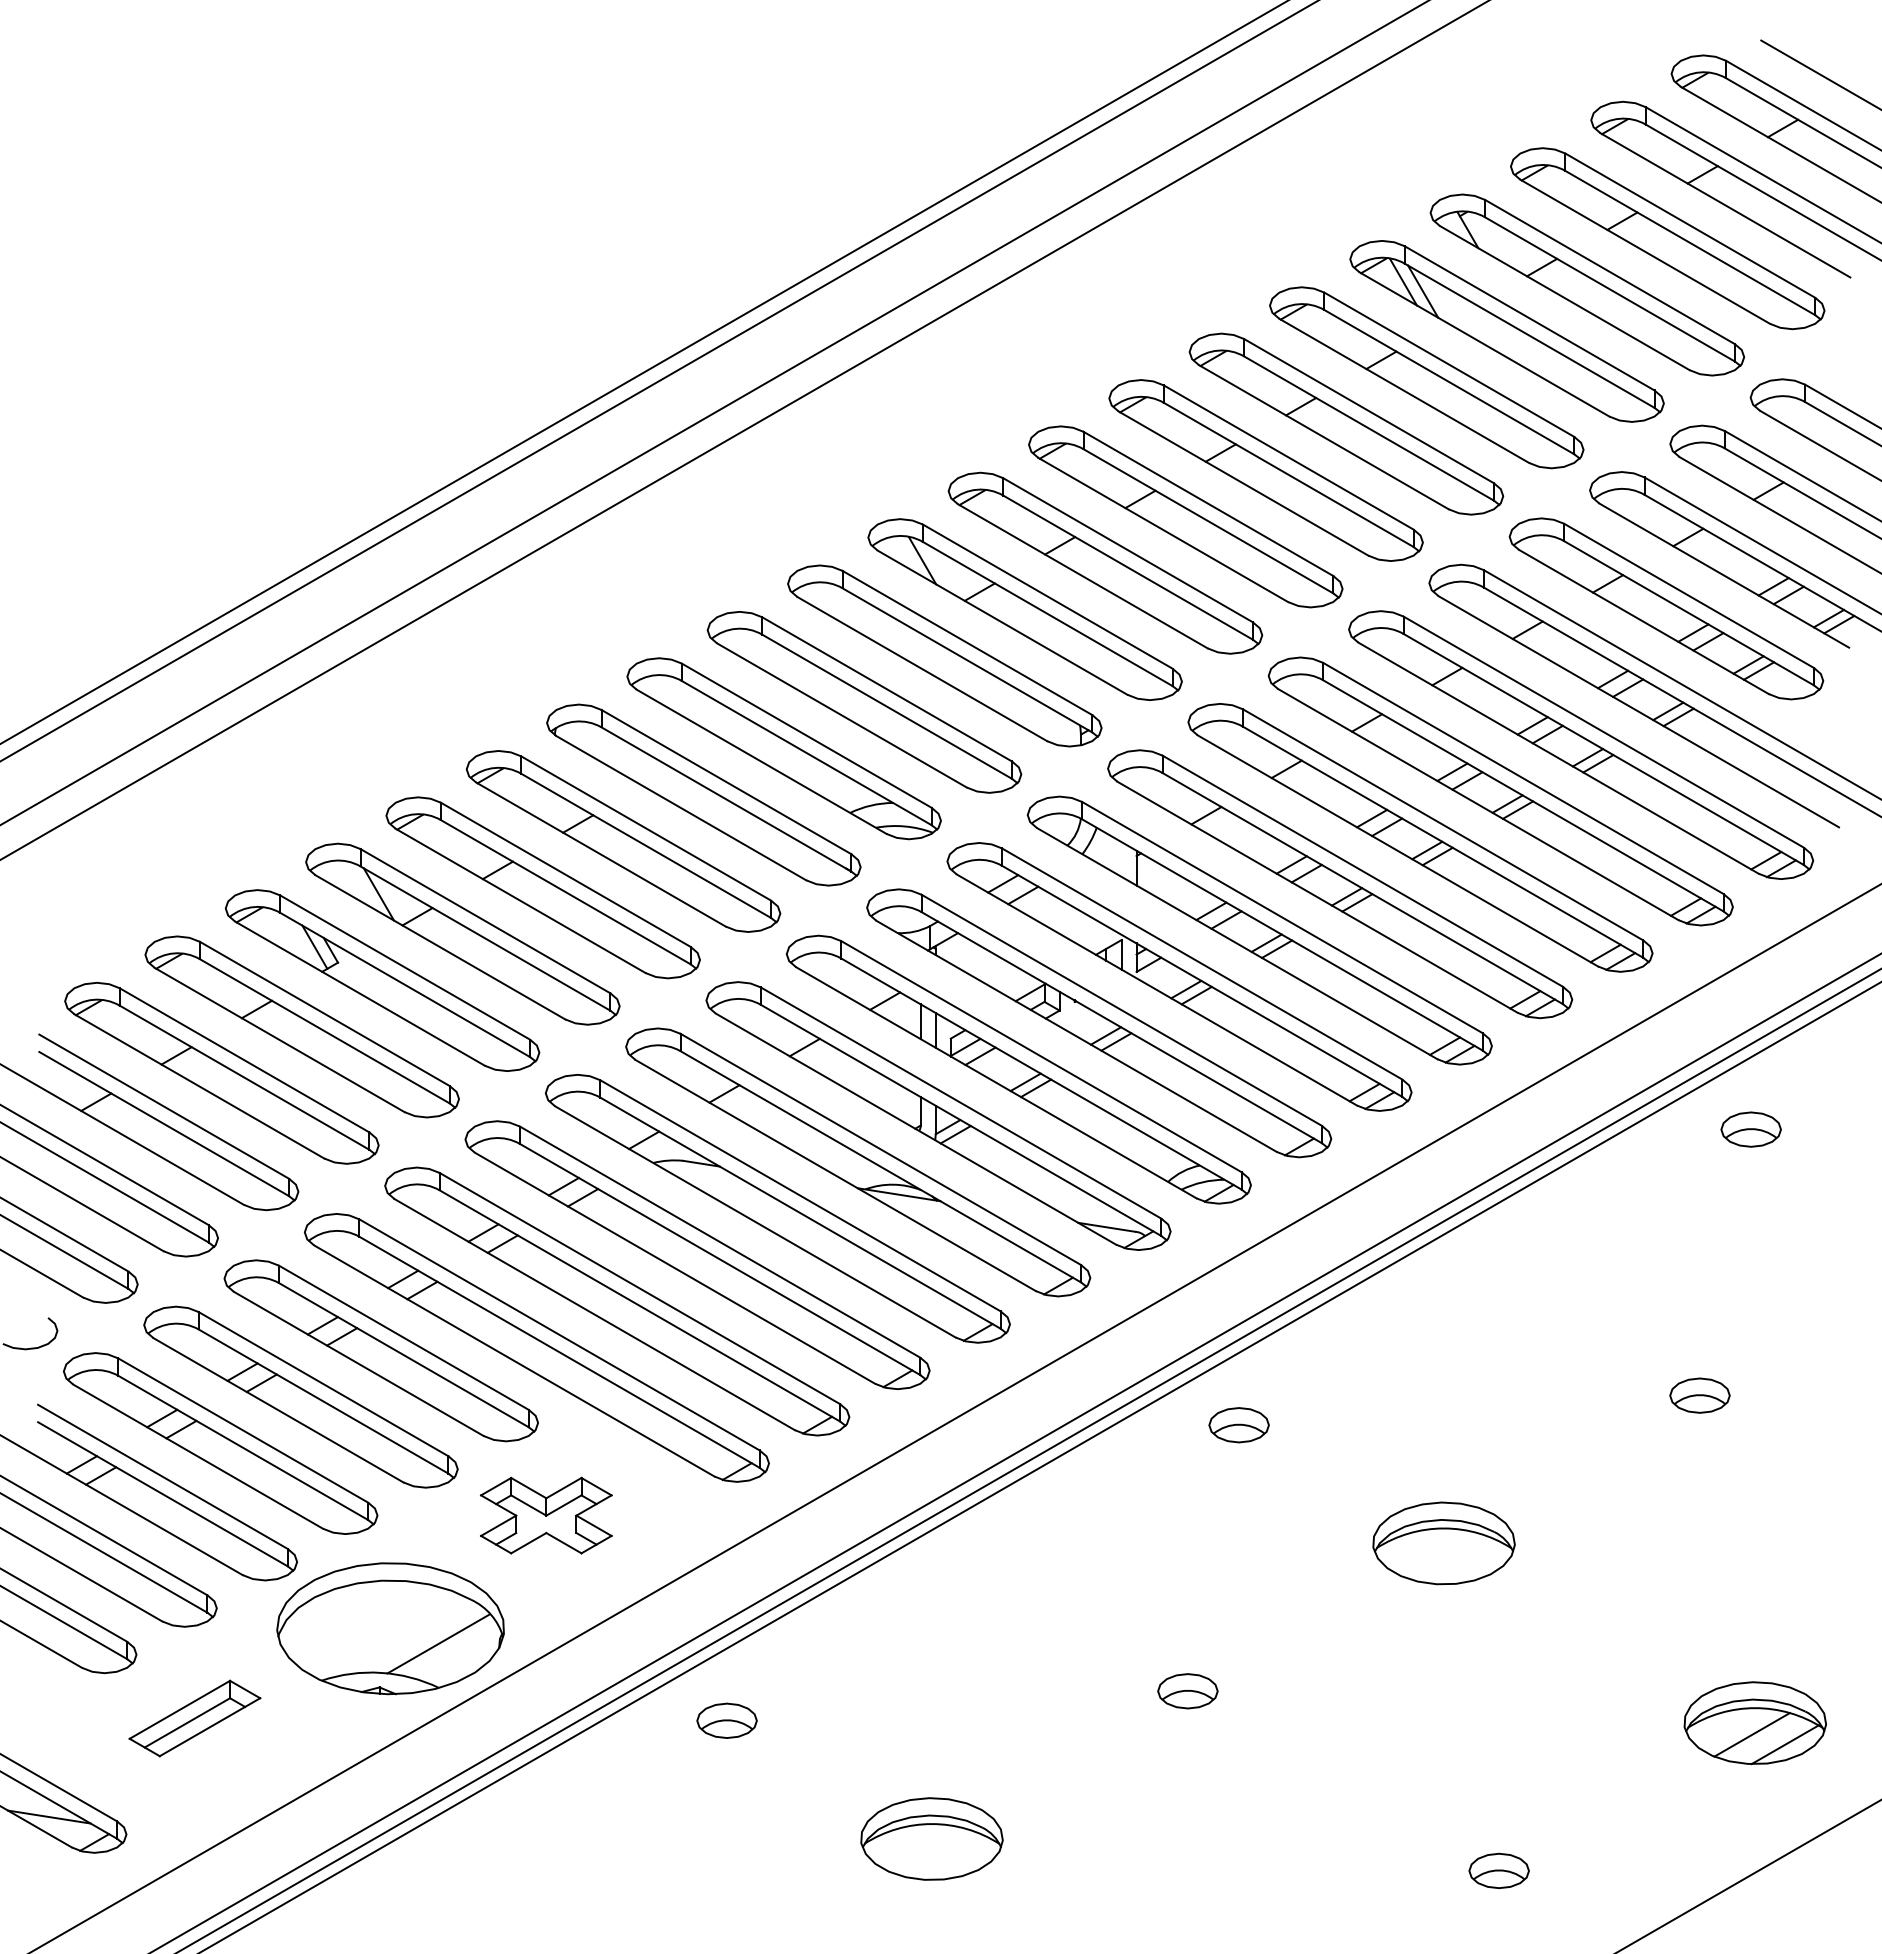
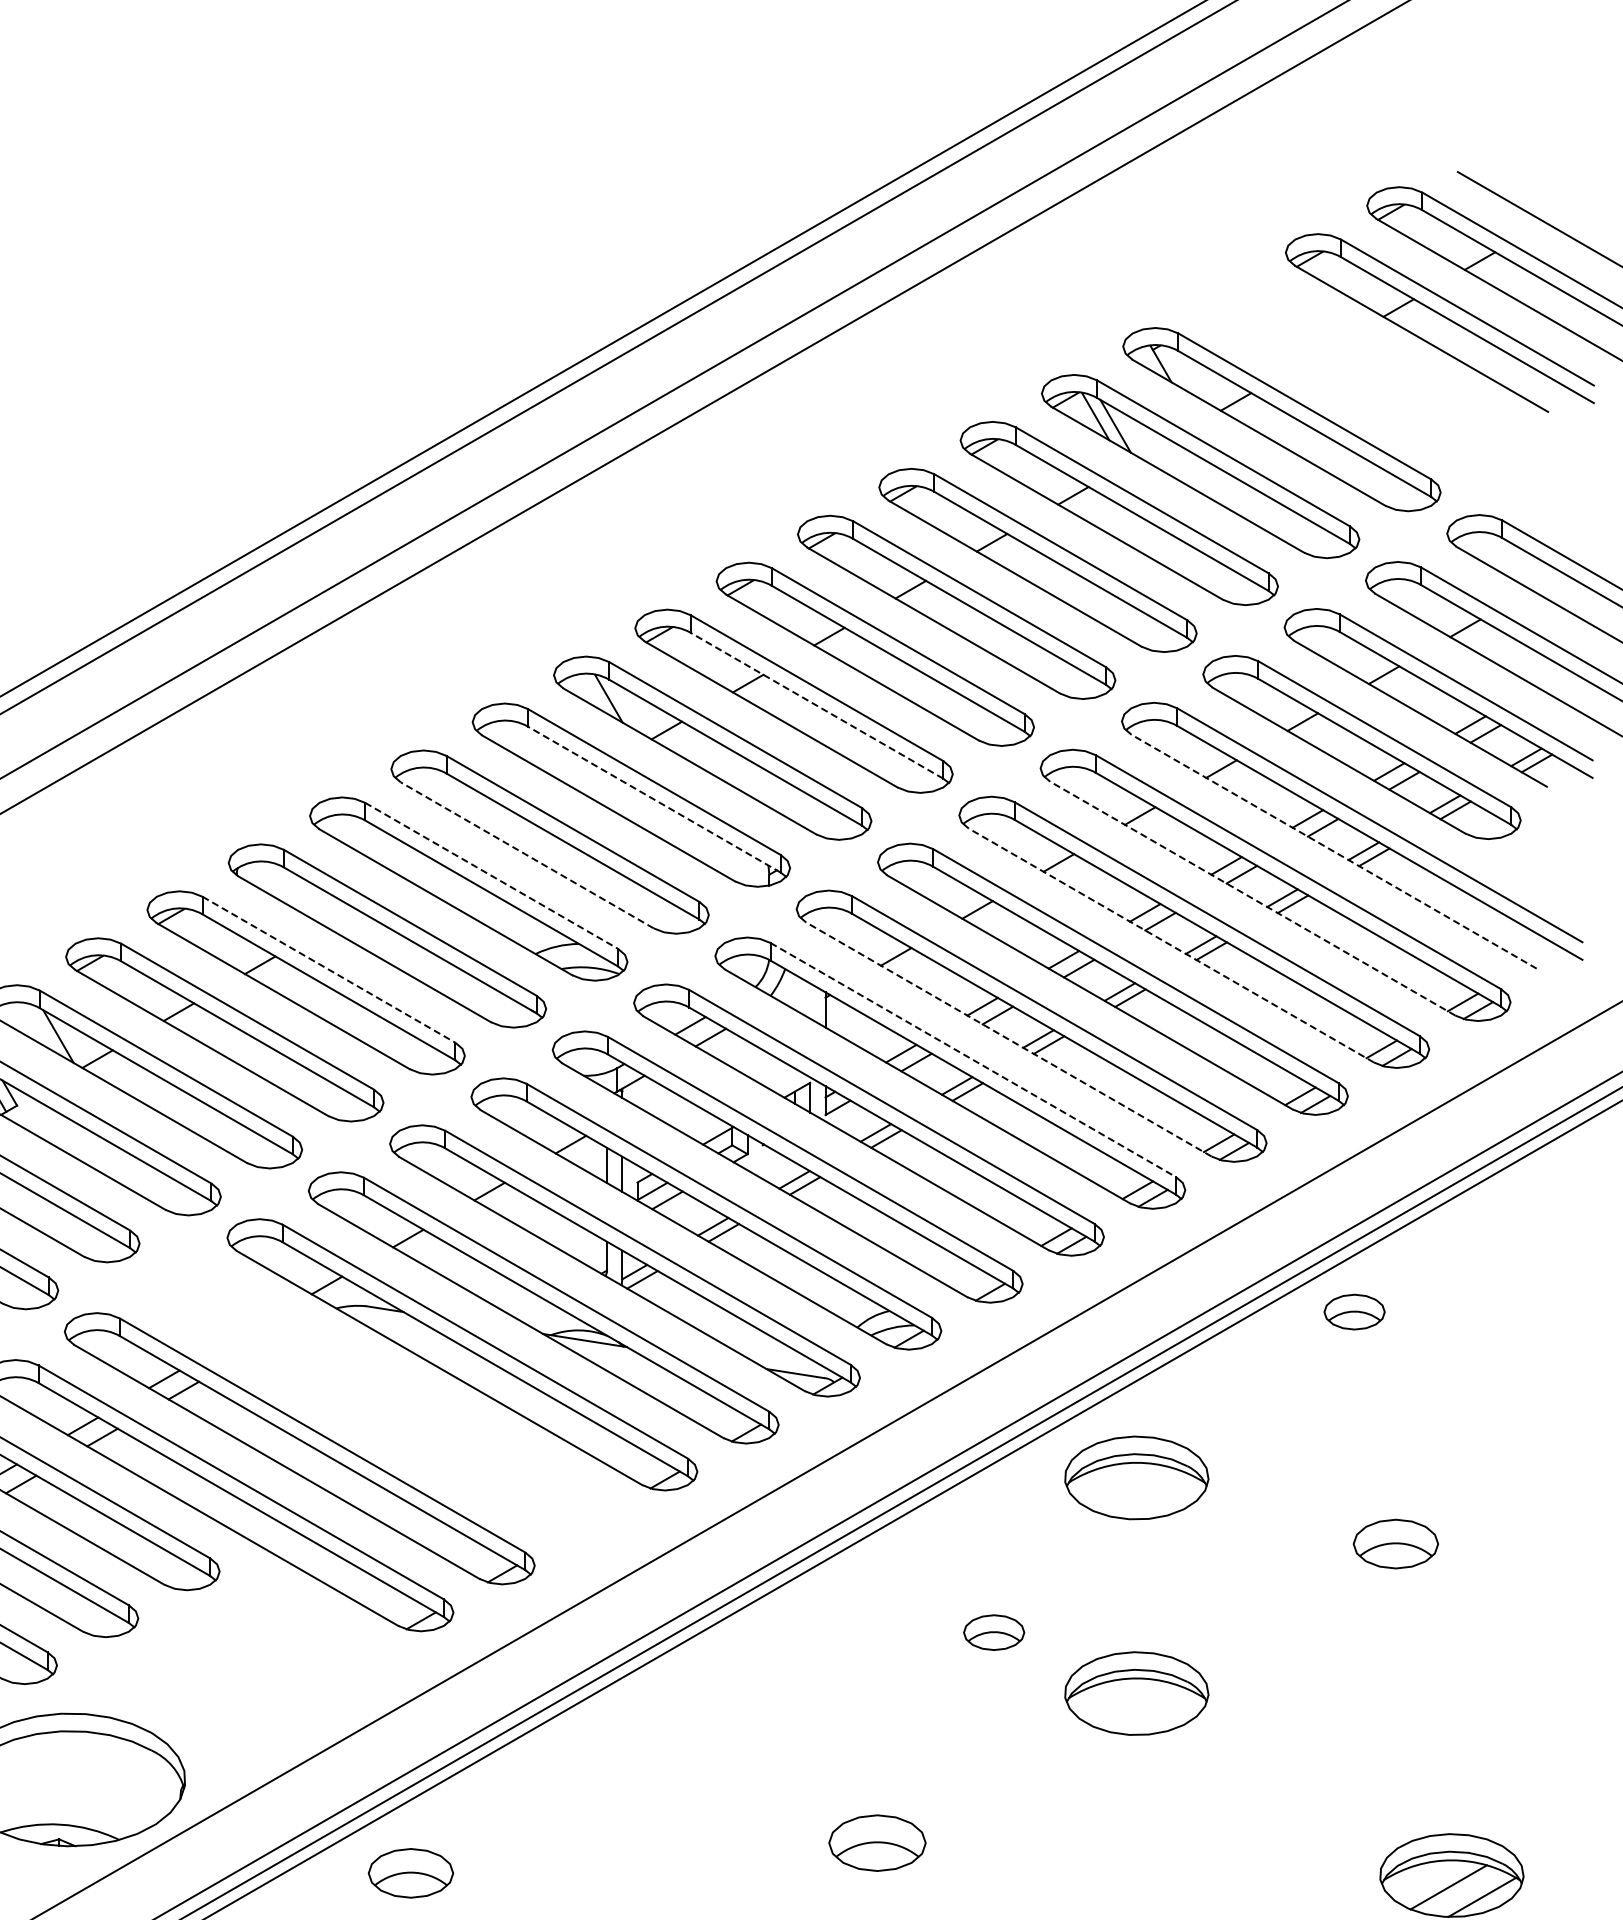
part: (1667, 238) -> (1363, 372), removed
line: (1127, 567) -> (816, 705), solid -> dashed
line: (966, 660) -> (653, 799), solid -> dashed
line: (1638, 711) -> (1333, 851), solid -> dashed
line: (841, 715) -> (526, 855), solid -> dashed
line: (807, 735) -> (492, 875), solid -> dashed
line: (1558, 757) -> (1252, 897), solid -> dashed
line: (1477, 804) -> (1170, 945), solid -> dashed
line: (646, 828) -> (329, 969), solid -> dashed
line: (1317, 897) -> (1008, 1039), solid -> dashed
line: (1282, 917) -> (973, 1059), solid -> dashed
part: (1750, 1129) -> (1353, 1312), moved
part: (697, 1255) -> (381, 1402), removed
part: (1443, 1330) -> (1136, 1478), added
part: (1699, 1395) -> (1395, 1543), size x1.4
part: (1238, 1425) -> (993, 1632), moved
part: (546, 1515) -> (228, 1665), removed
line: (438, 1643) -> (118, 1794), removed
part: (1187, 1691) -> (877, 1843), size x1.6
part: (726, 1720) -> (410, 1872), size x1.4

